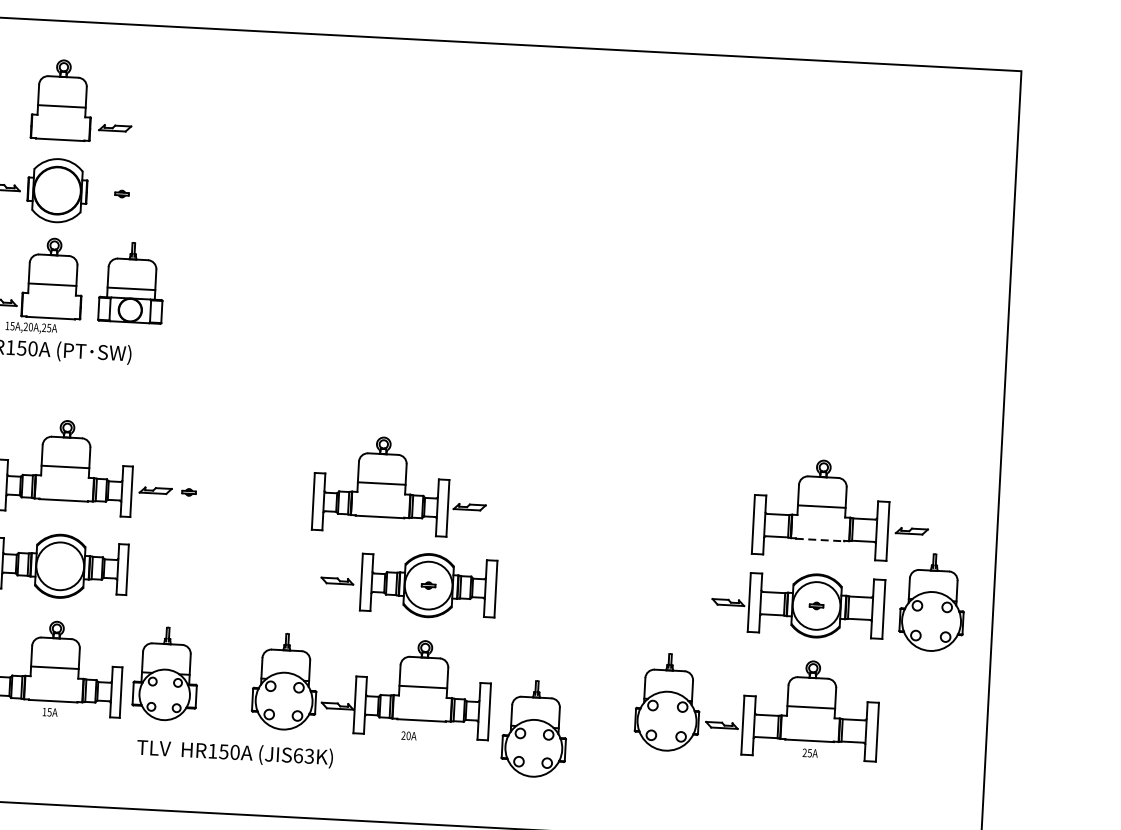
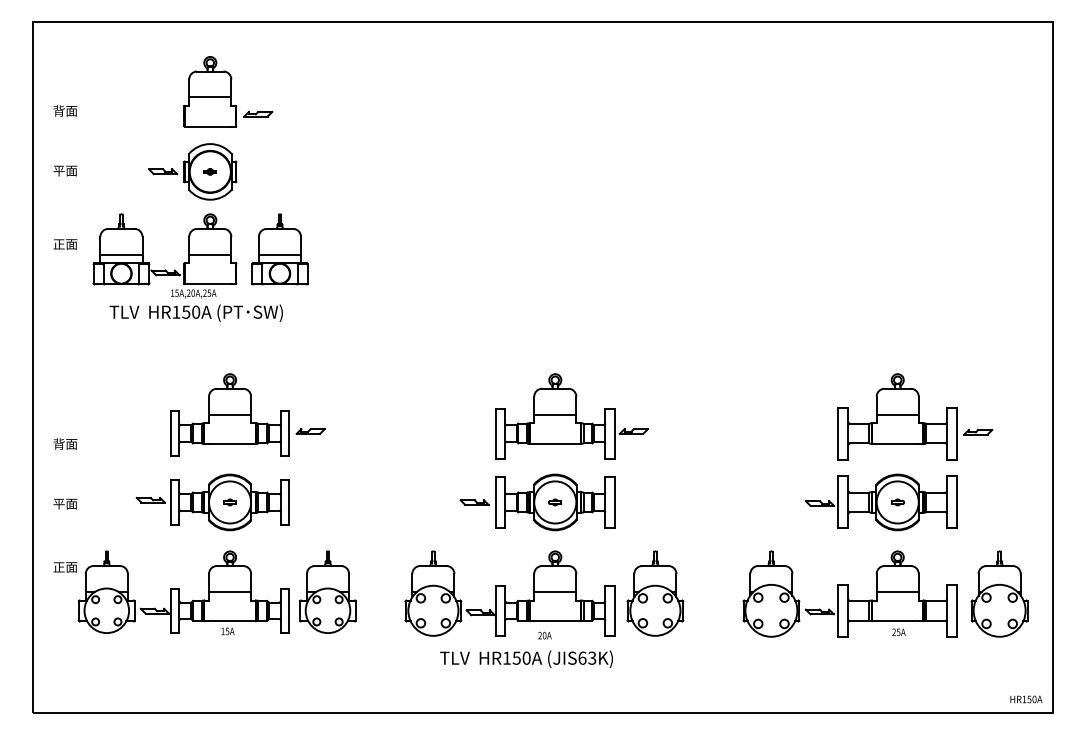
part: (122, 193) -> (210, 171), moved
part: (400, 486) -> (571, 416), moved
part: (188, 492) -> (229, 502), moved
line: (820, 540) -> (898, 444), dashed -> solid
part: (932, 601) -> (999, 593), moved
part: (534, 728) -> (655, 593), moved
text: (234, 752) -> (526, 658), moved

